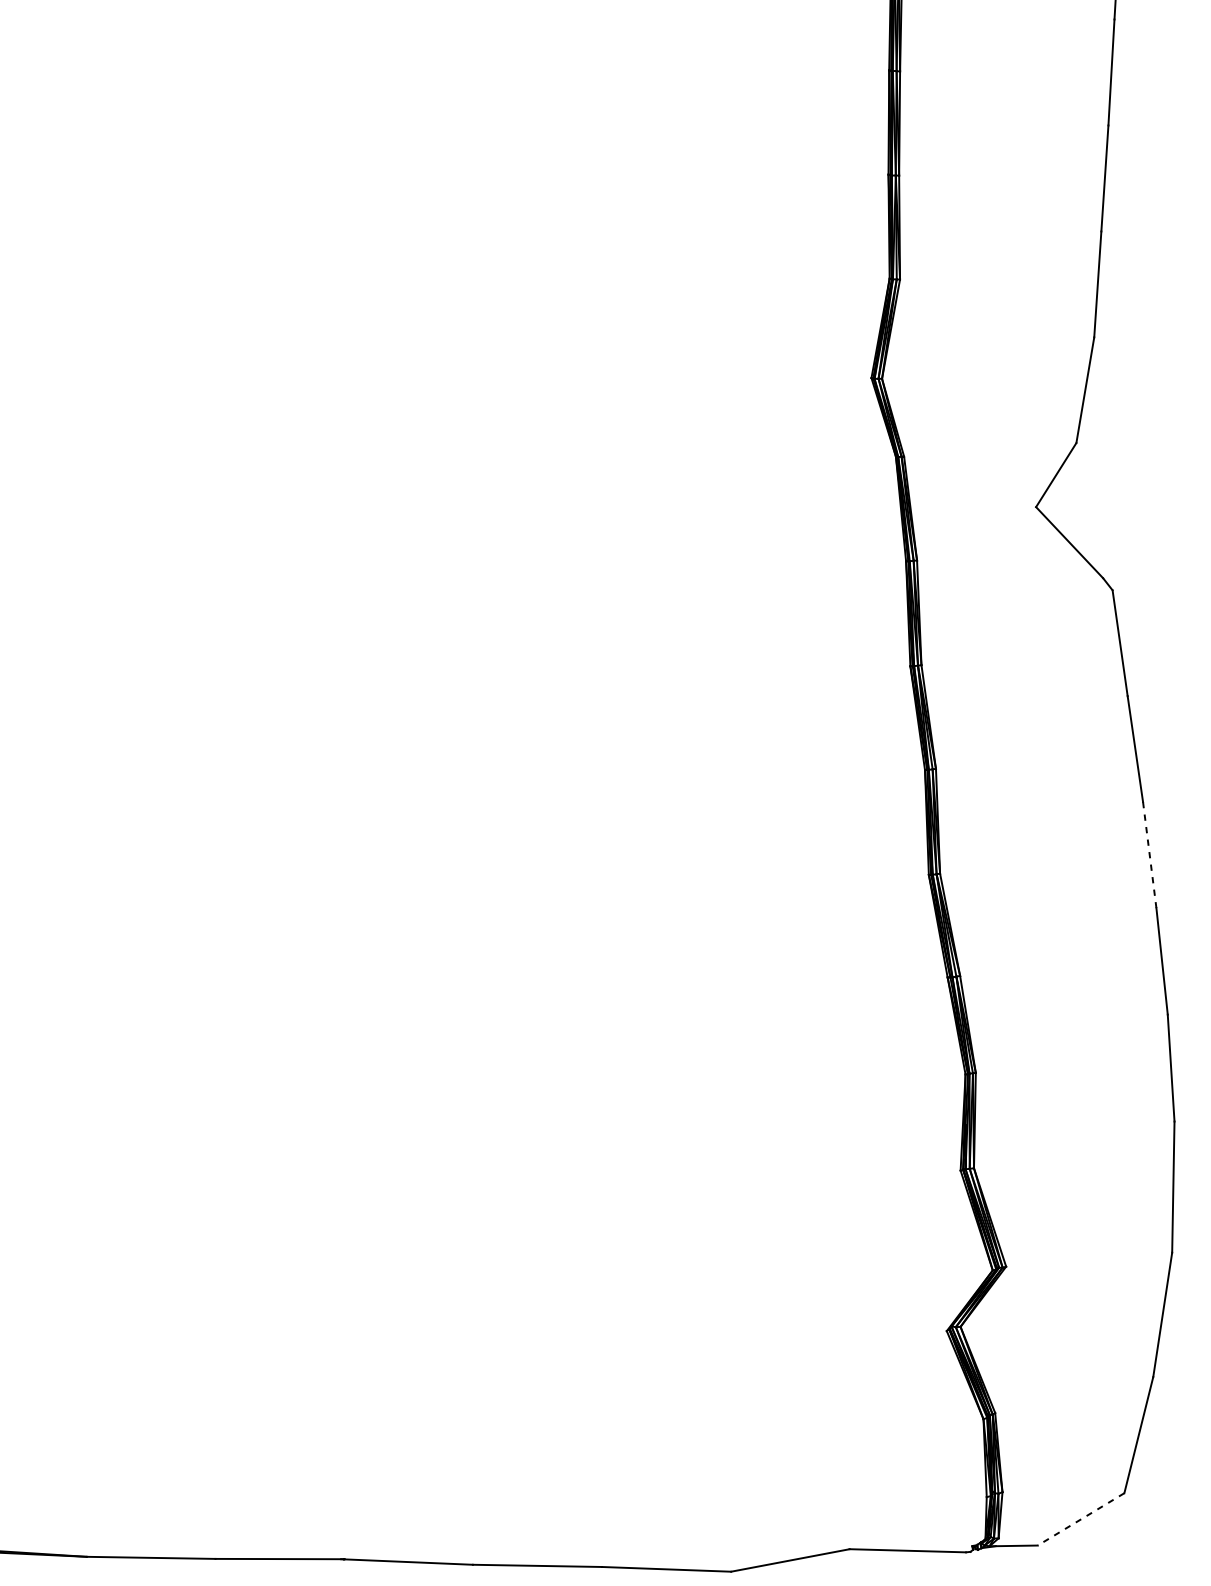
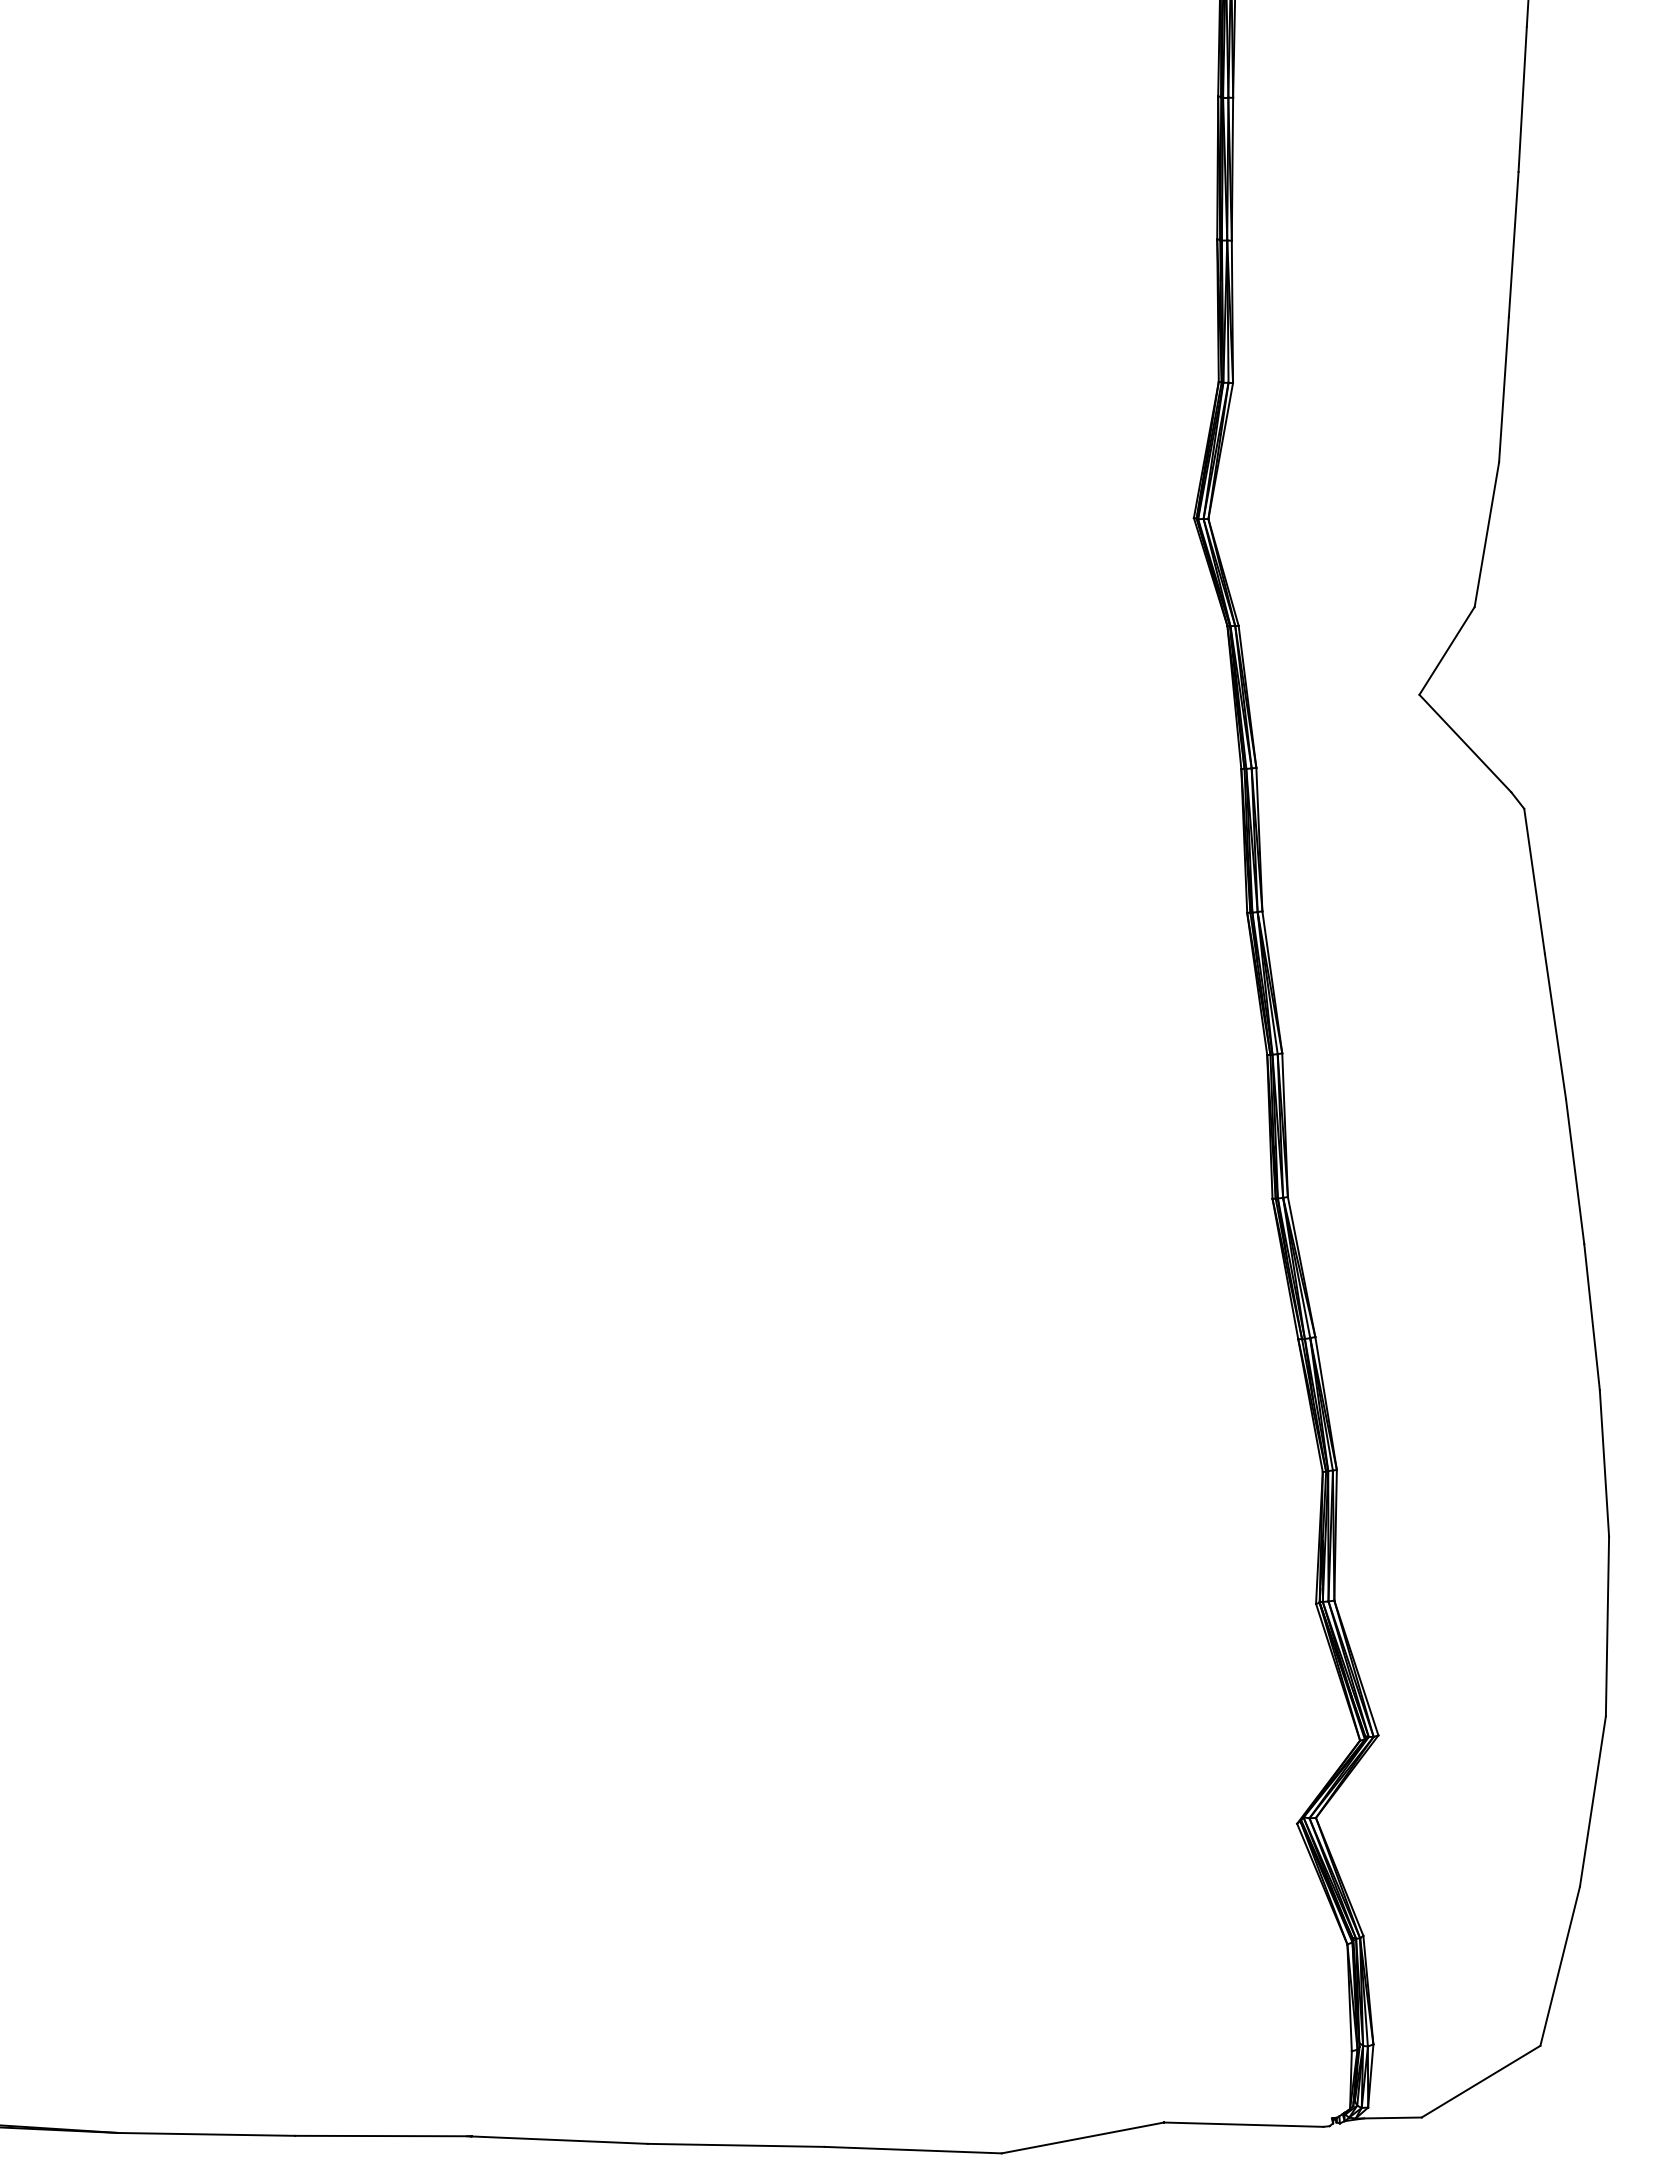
line: (1150, 855) -> (1575, 1172), dashed -> solid
line: (1080, 1519) -> (1480, 2081), dashed -> solid

